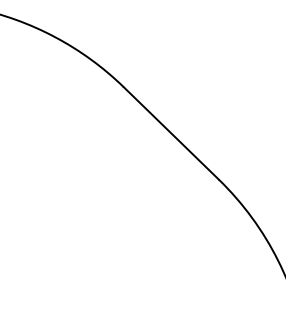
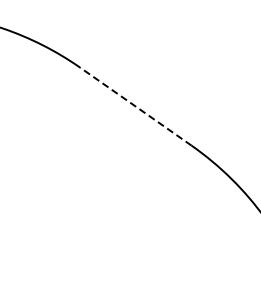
line: (170, 133) -> (135, 106), solid -> dashed

